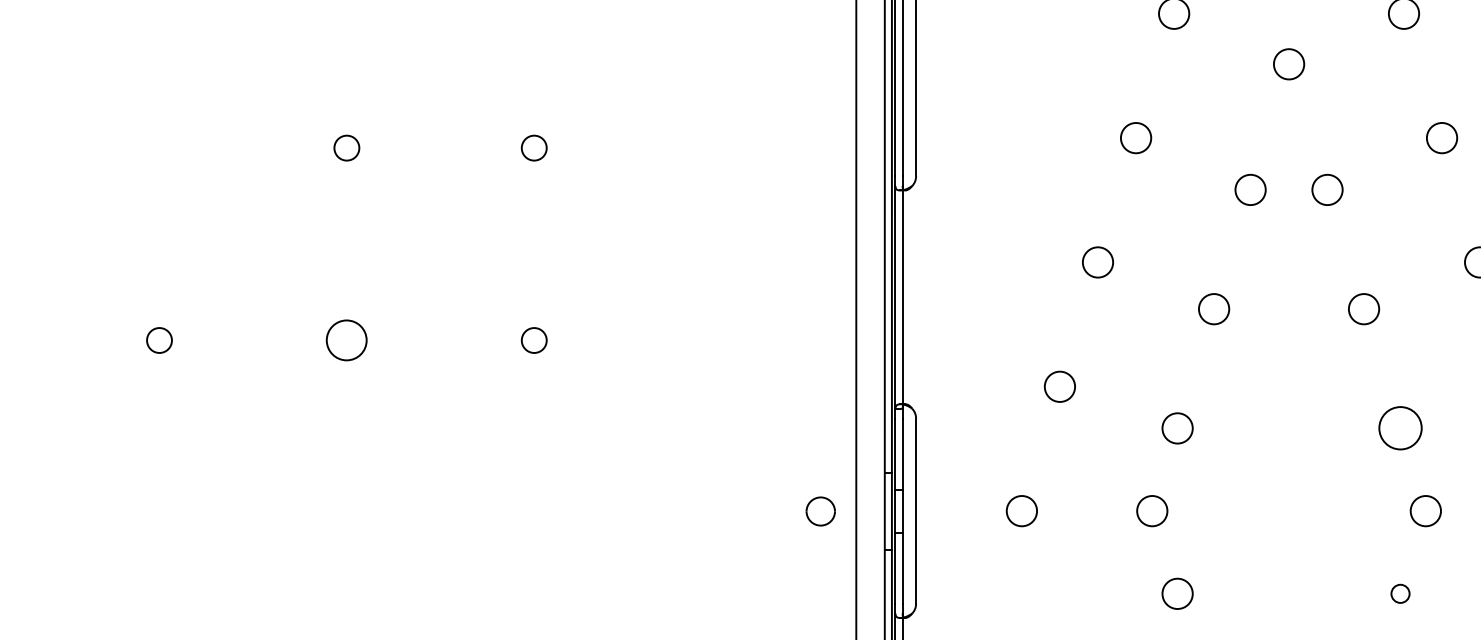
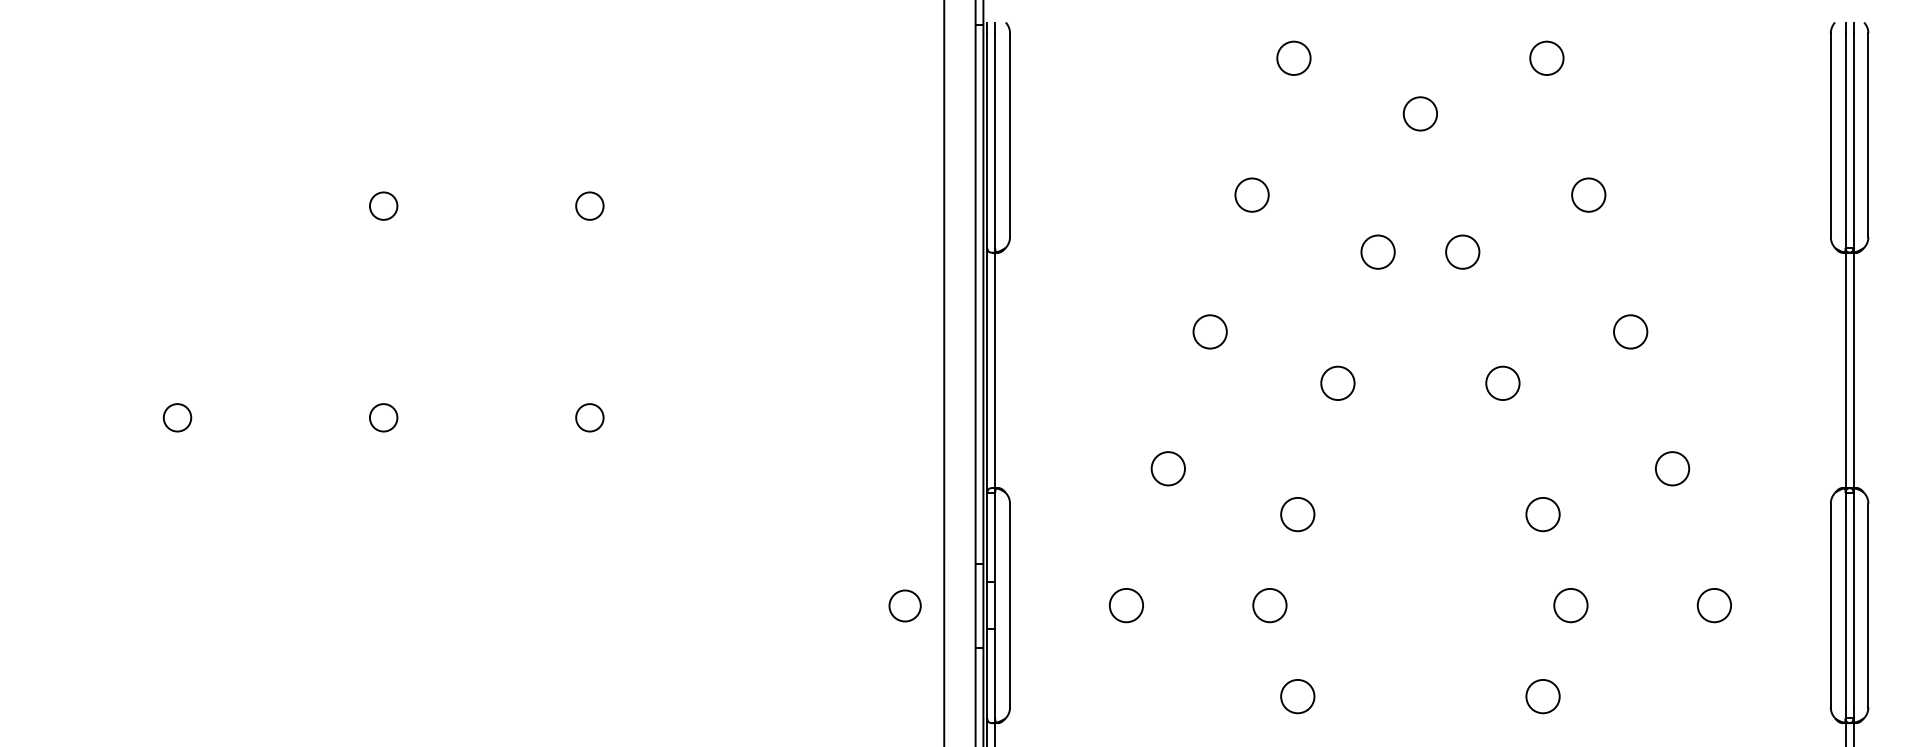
circle: (346, 340) -> (383, 417), size x0.62
circle: (1400, 428) -> (1542, 514), size x0.71
circle: (1400, 593) -> (1542, 696), size x1.67

